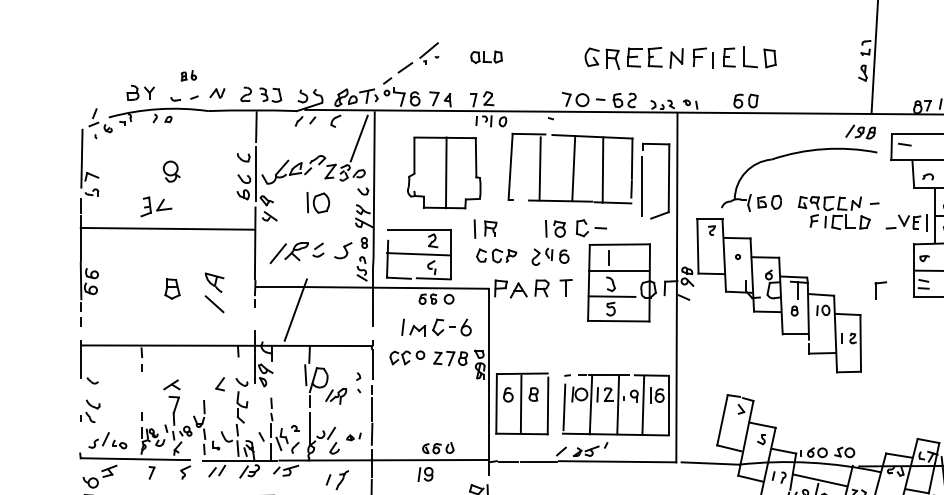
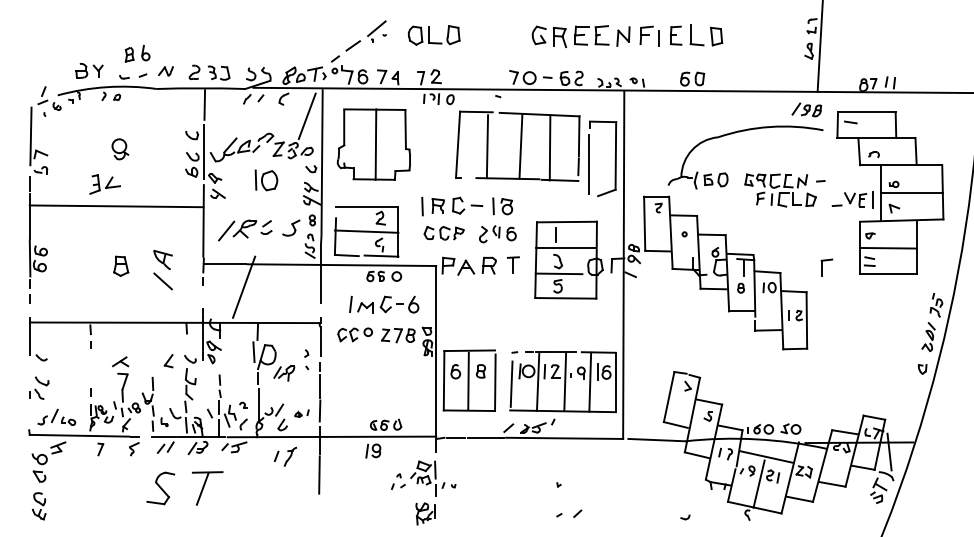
part: (485, 57) -> (433, 35), size x1.67
part: (188, 75) -> (137, 53), size x1.67
part: (443, 172) -> (373, 144), moved
part: (591, 228) -> (467, 205), moved

